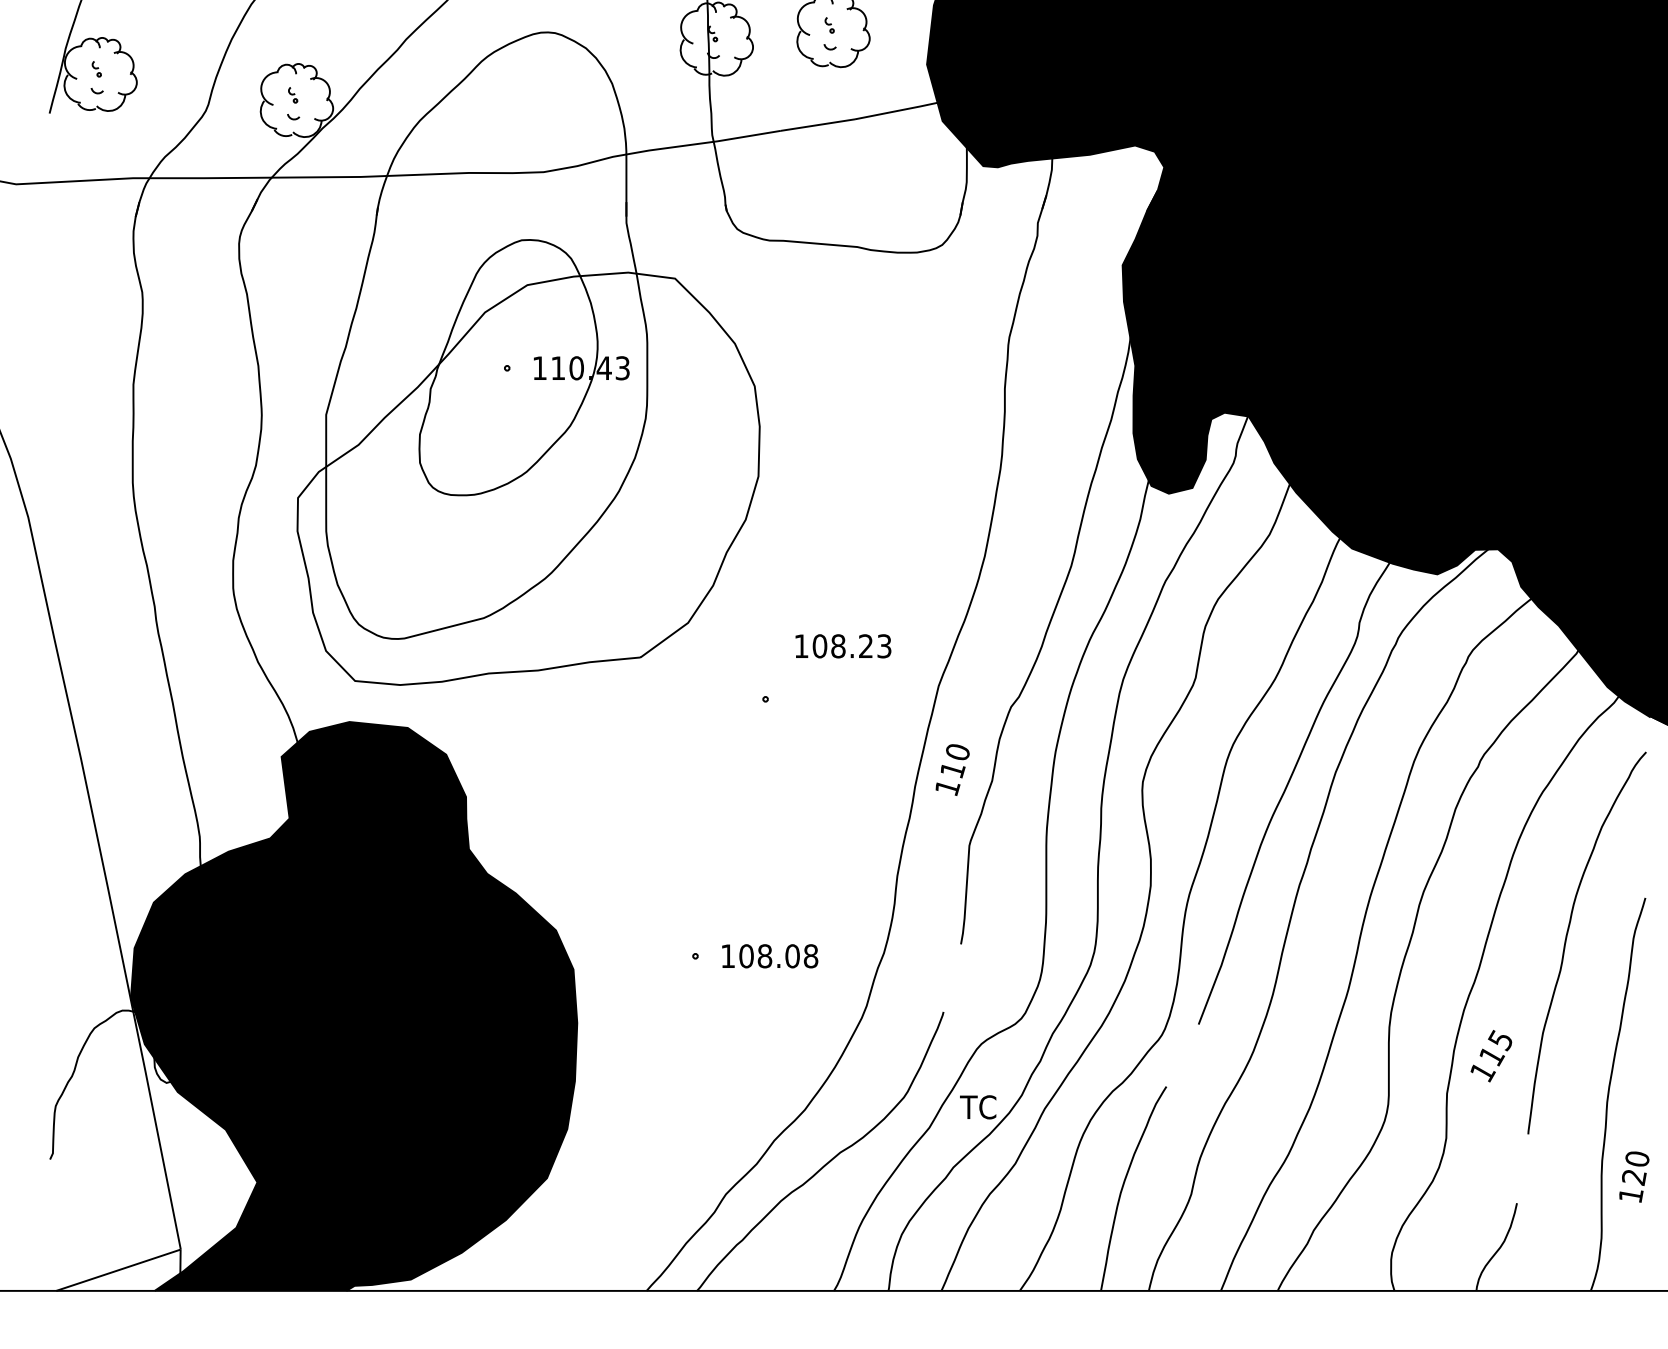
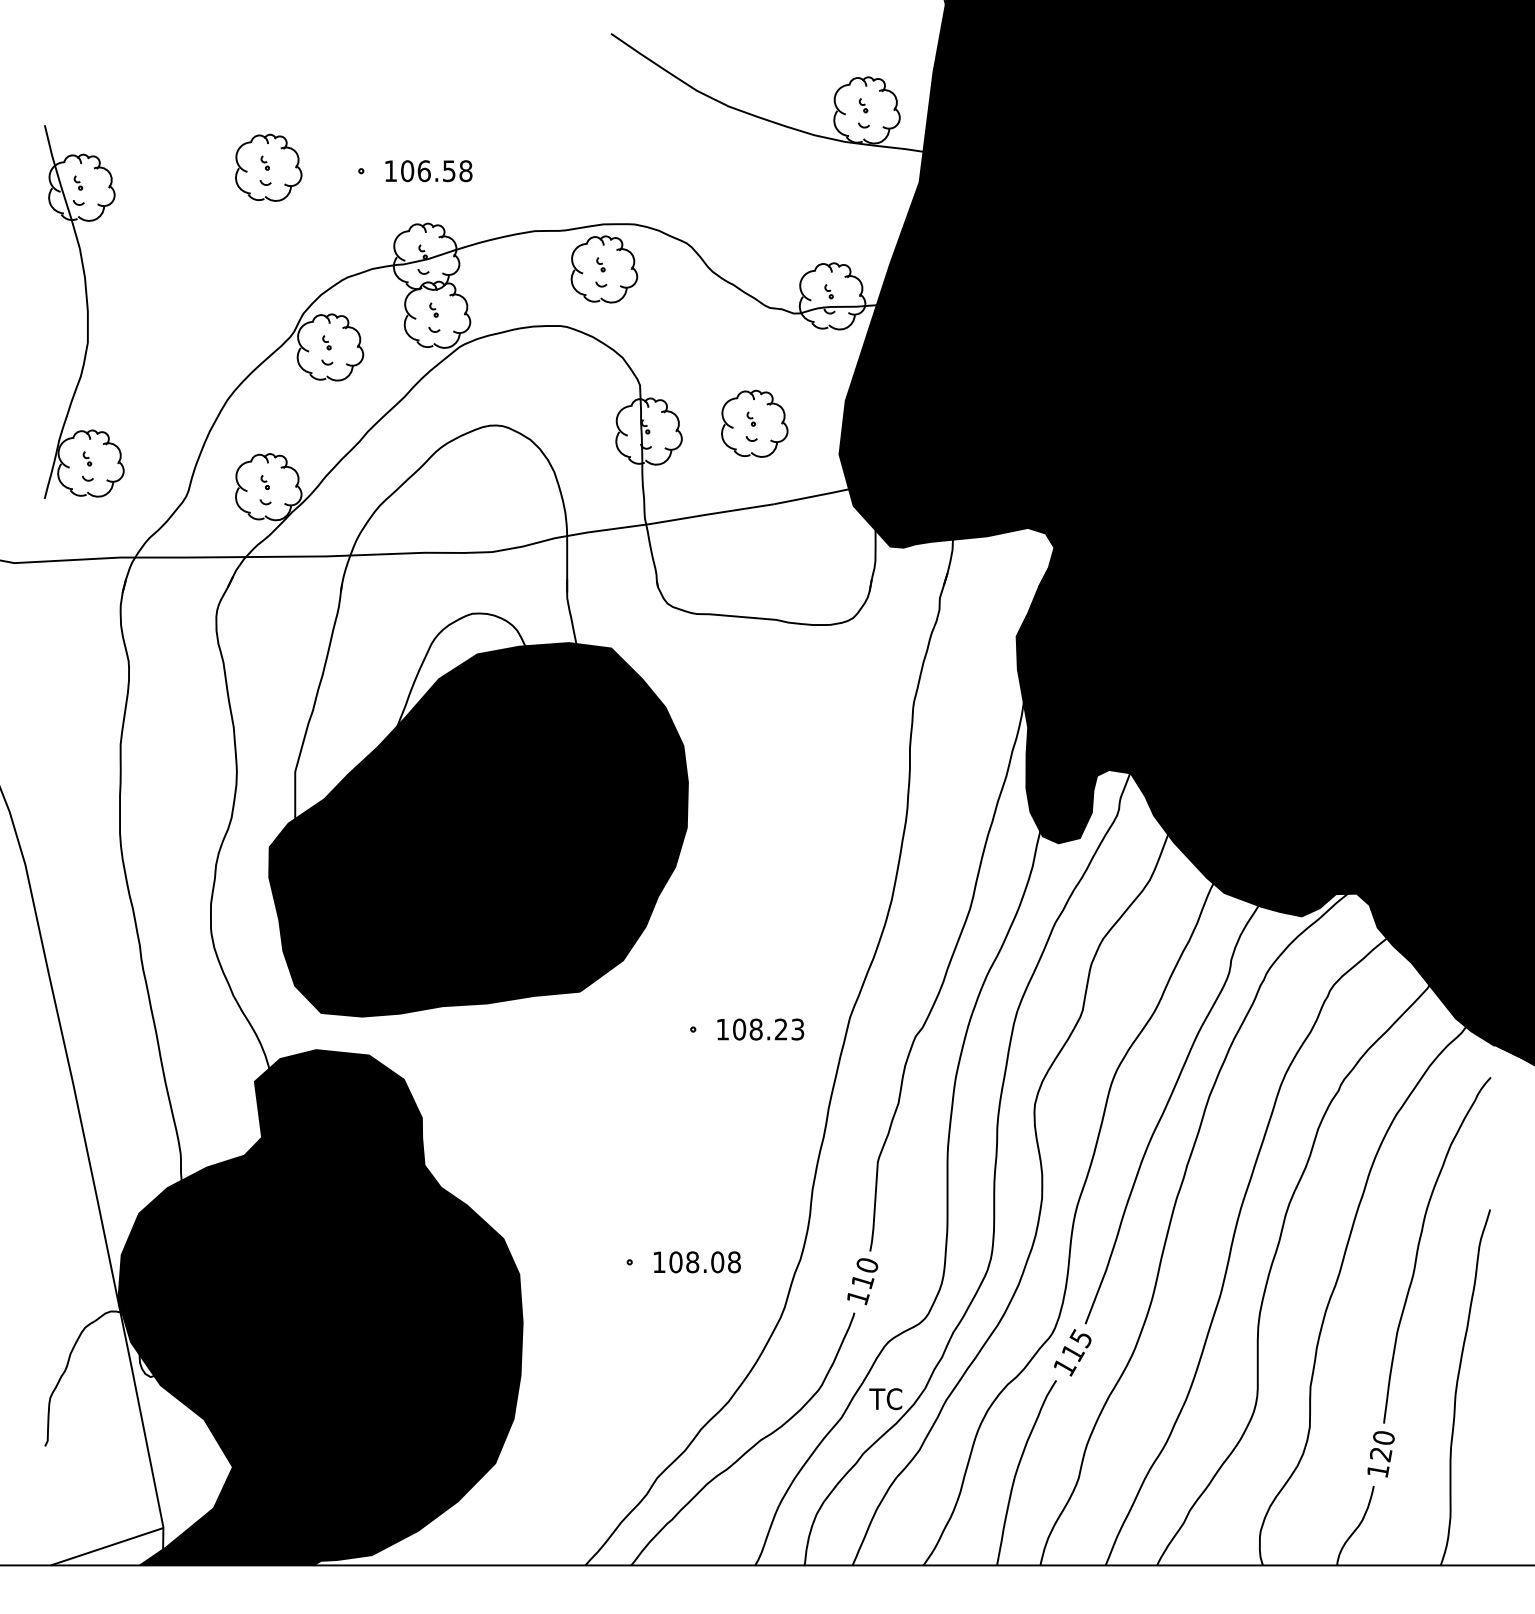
fill: (528, 478) -> (478, 829), added
text: (843, 646) -> (760, 1029), moved
text: (952, 769) -> (862, 1281), moved
text: (1491, 1055) -> (1072, 1352), moved
text: (1633, 1177) -> (1380, 1454), moved

